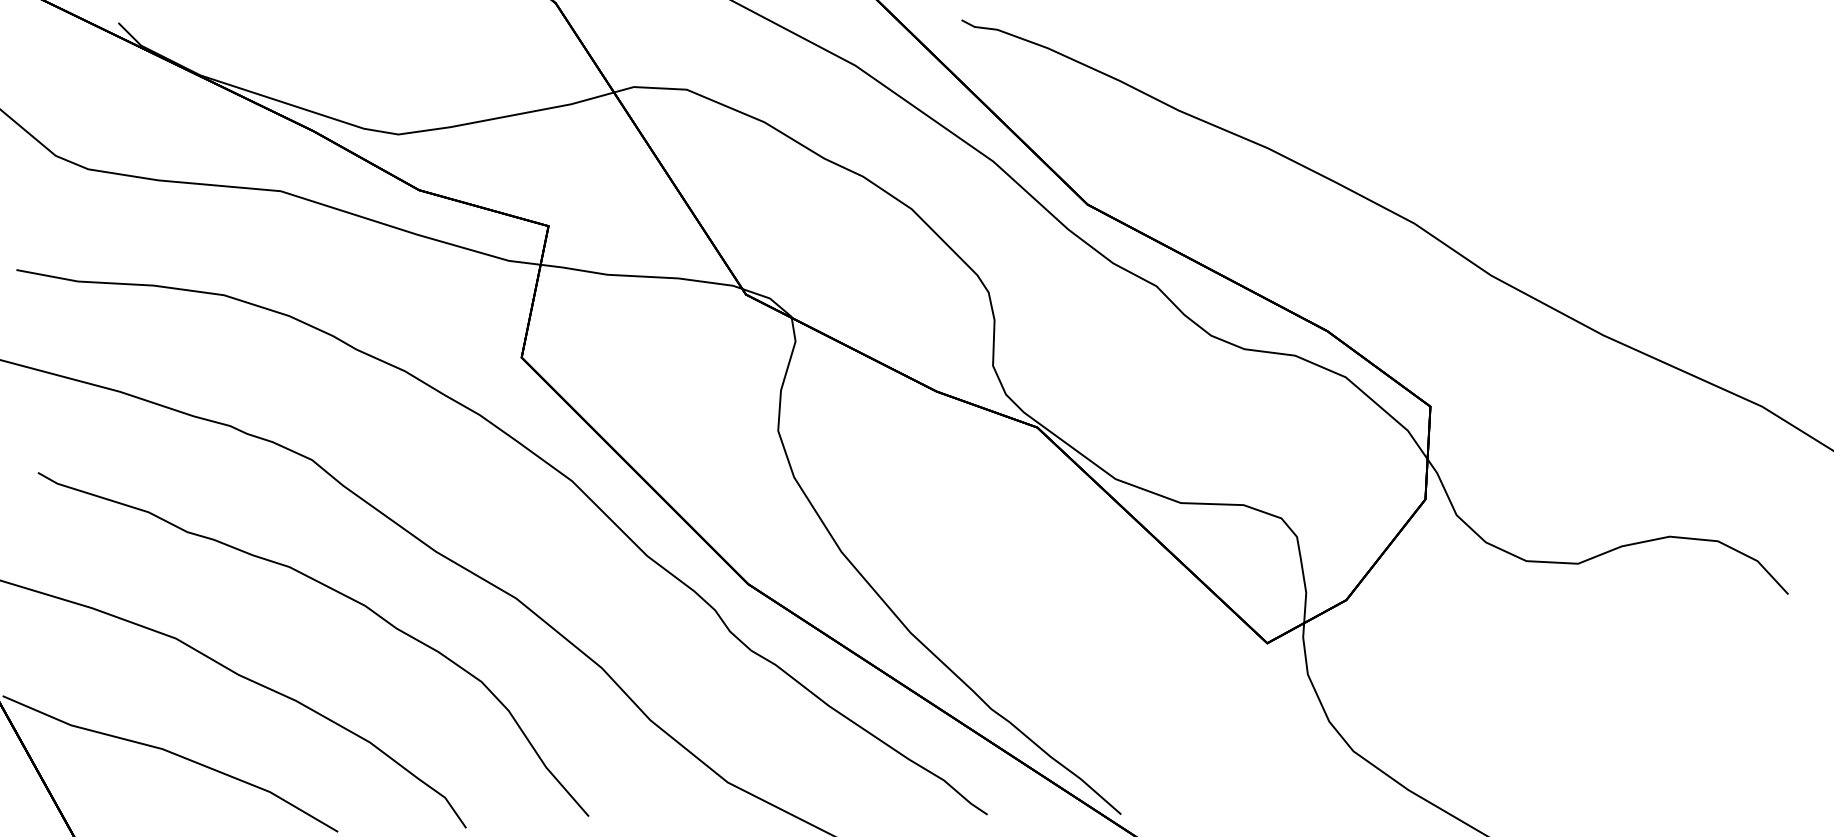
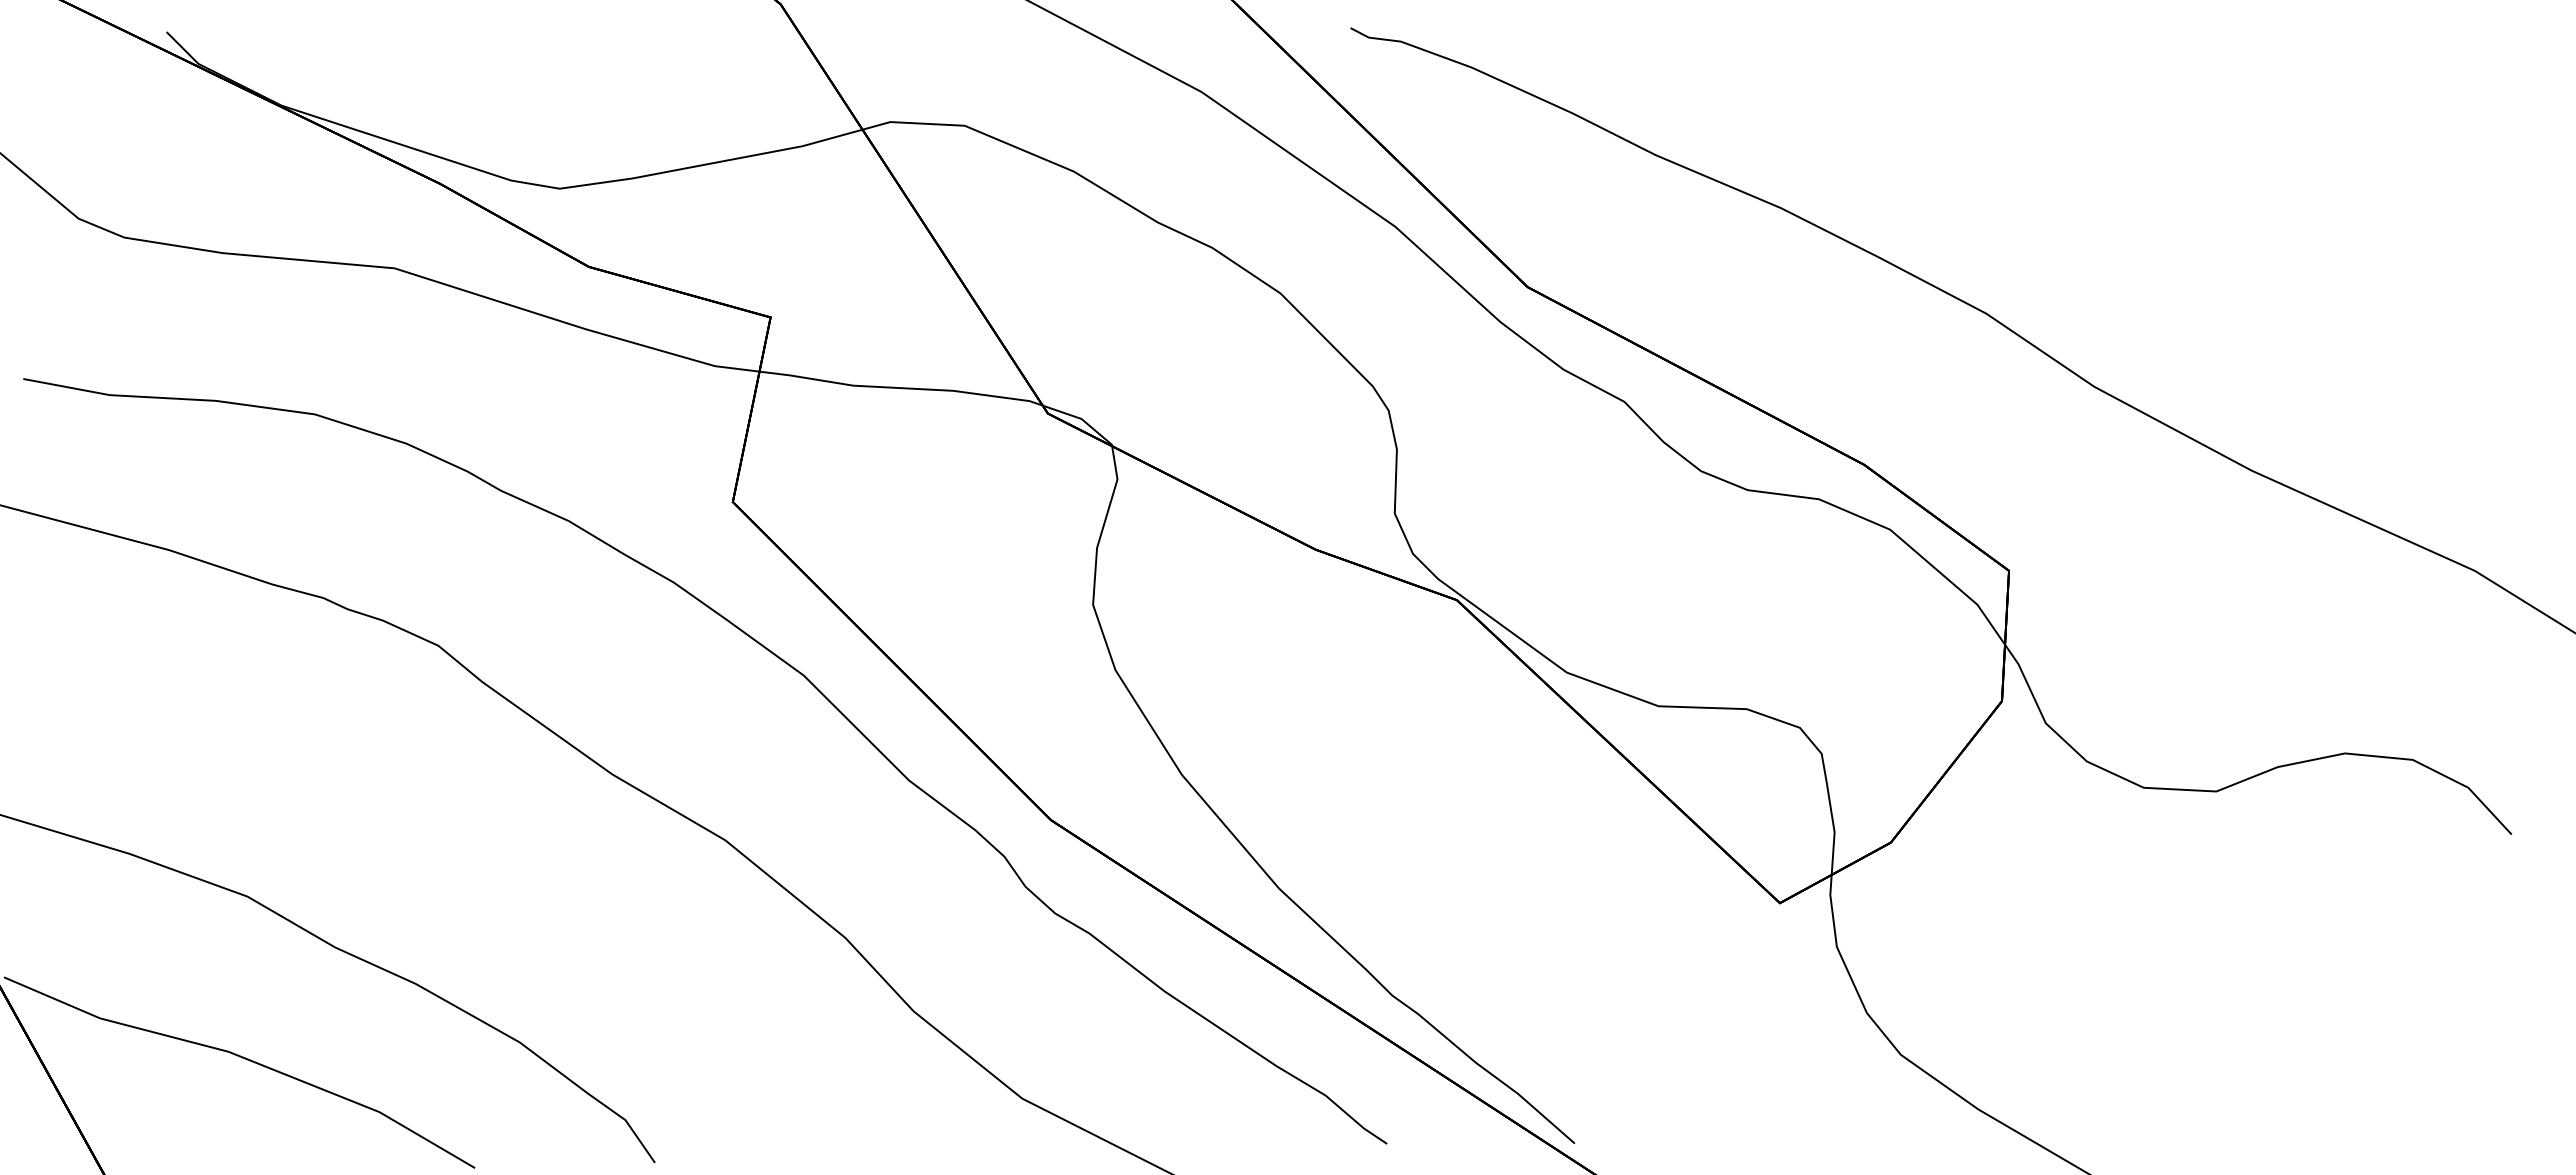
curve: (338, 592) -> (475, 832), removed

